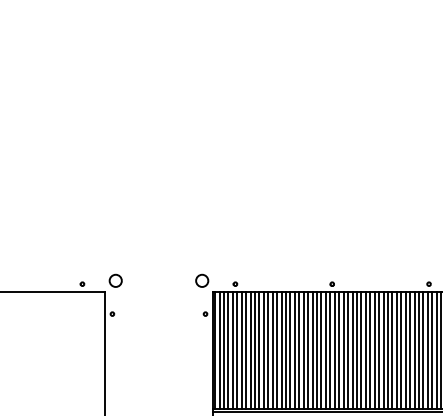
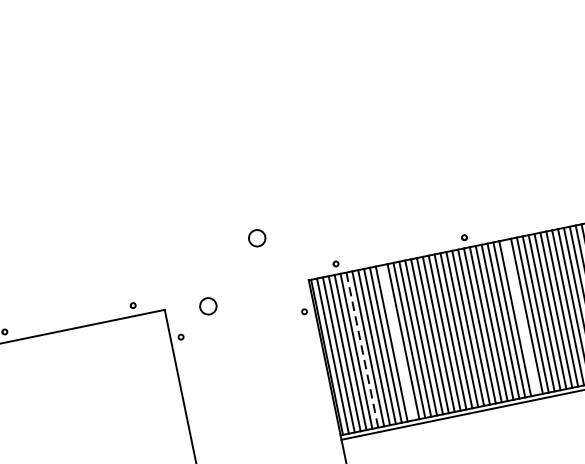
circle: (115, 280) -> (207, 305), moved
circle: (202, 280) -> (257, 237), moved
line: (241, 349) -> (361, 348), solid -> dashed
line: (268, 349) -> (397, 341), removed
line: (361, 349) -> (520, 316), removed

